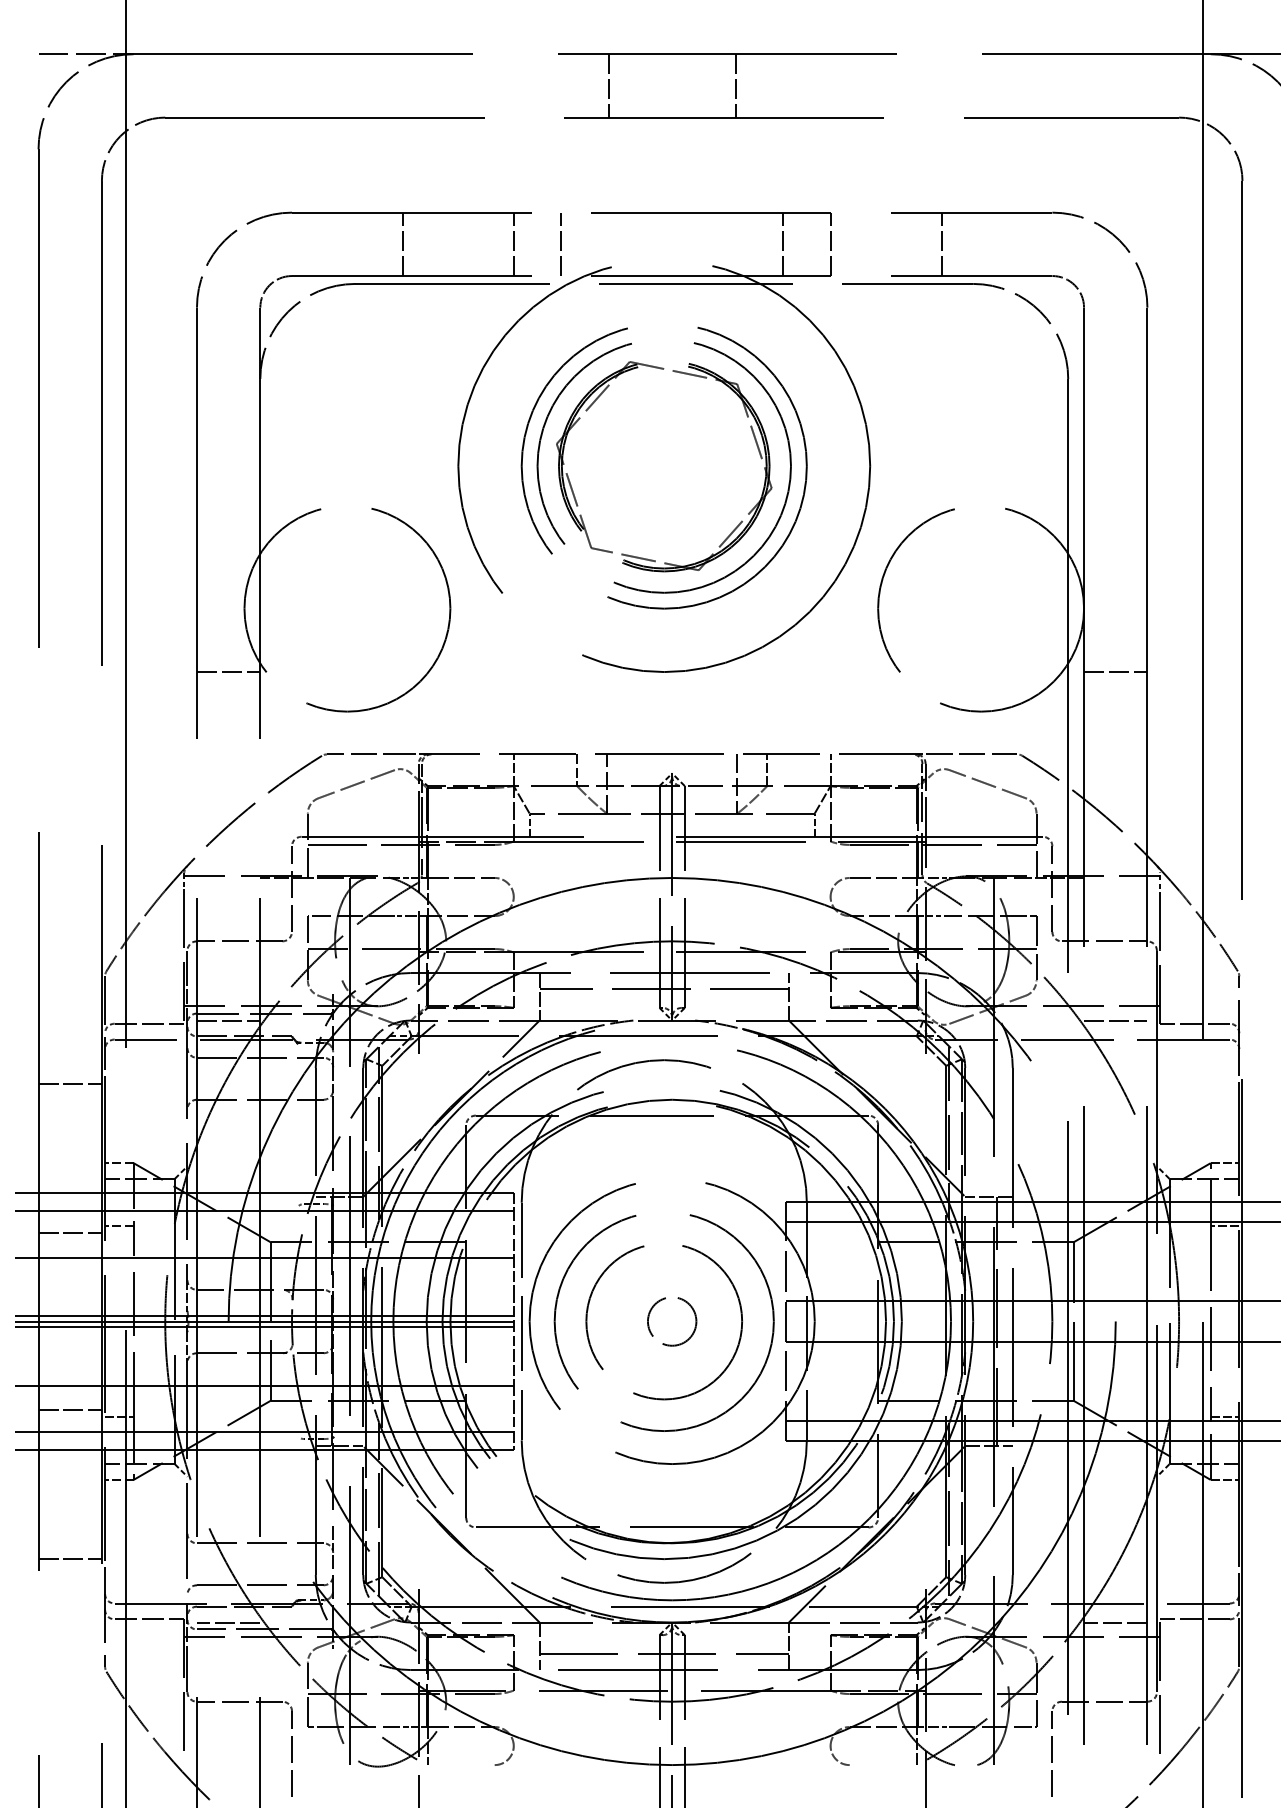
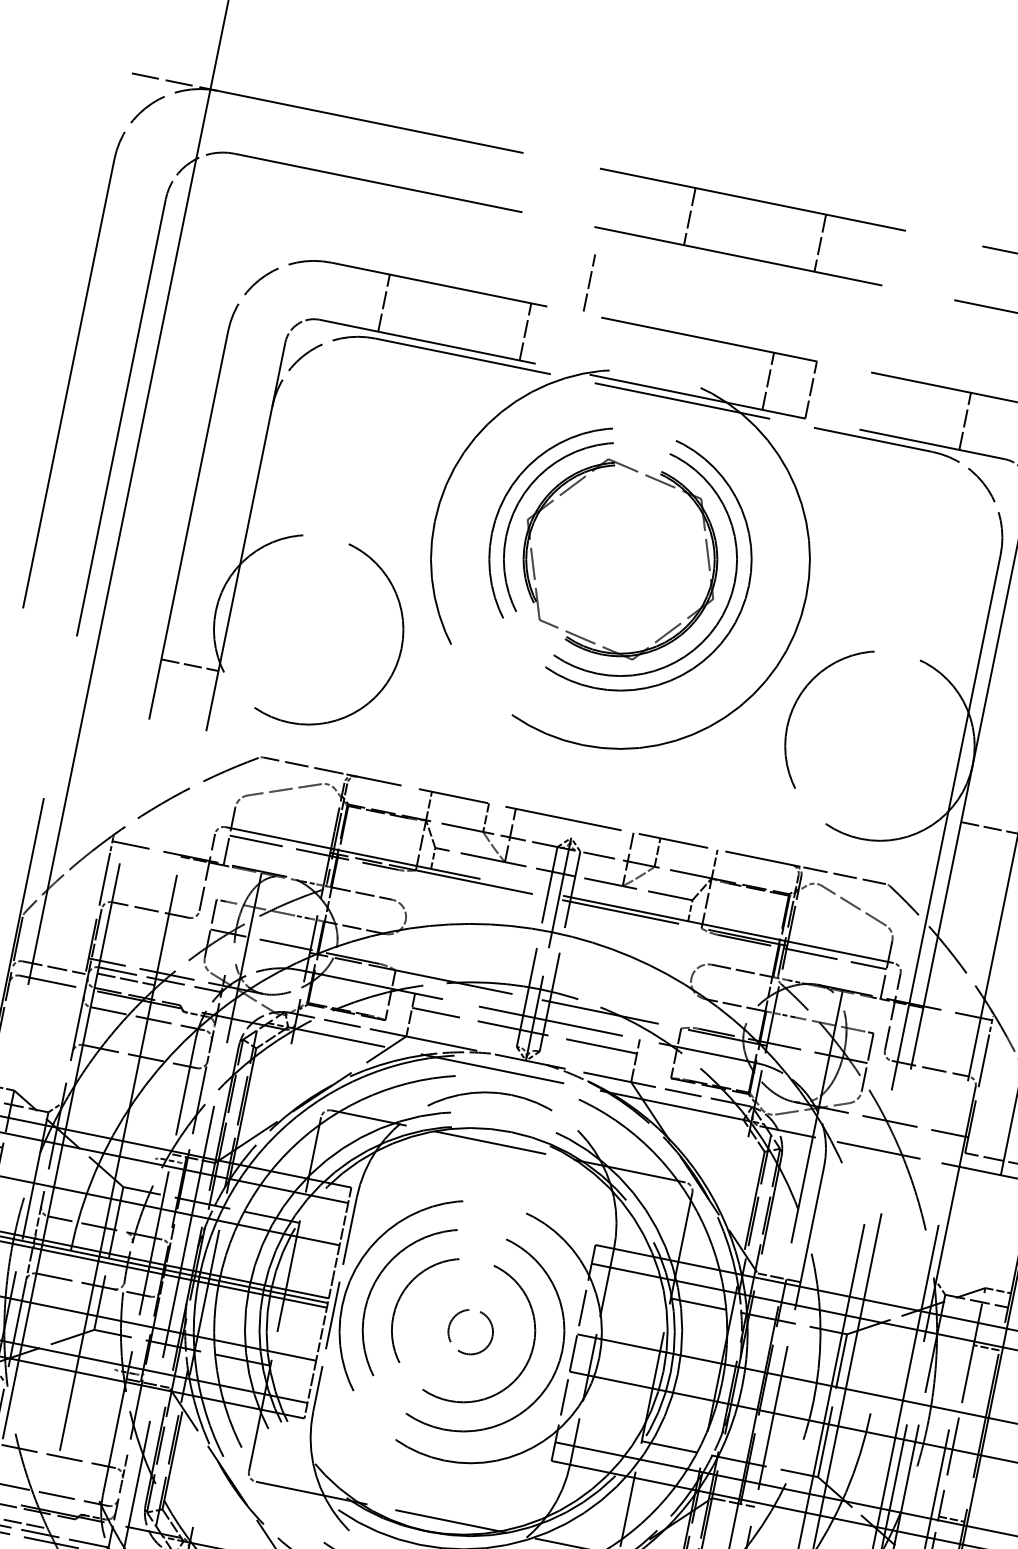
line: (608, 85) -> (689, 216), moved
line: (735, 85) -> (820, 242), moved
line: (402, 244) -> (383, 303), moved
line: (560, 244) -> (588, 282), moved
line: (941, 244) -> (965, 421), moved
line: (1115, 1020) -> (925, 1142), removed

